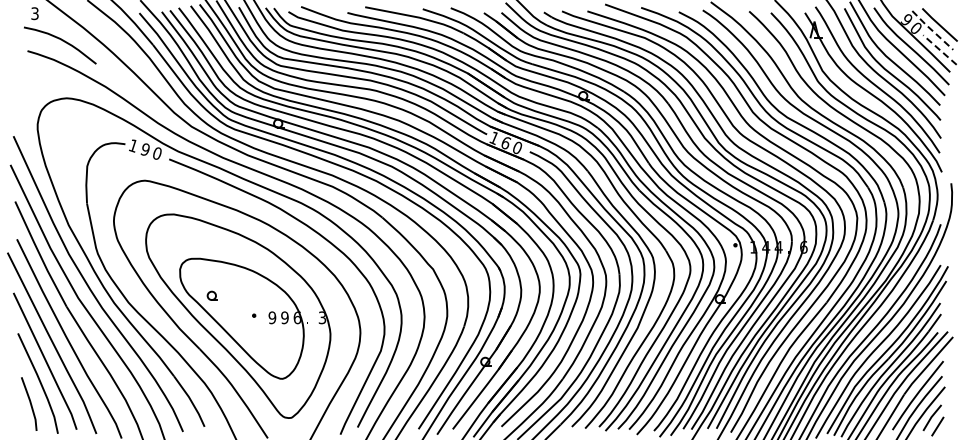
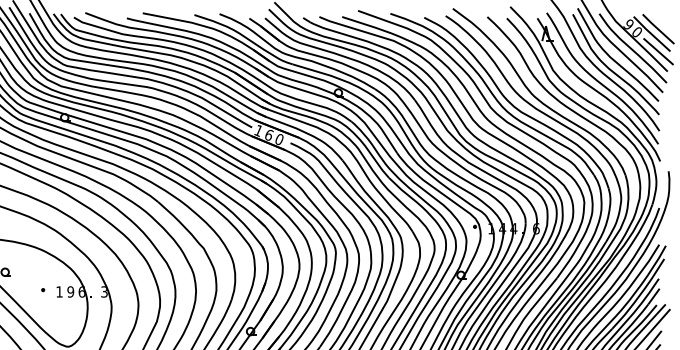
line: (932, 30) -> (651, 34), dashed -> solid
line: (939, 49) -> (658, 51), dashed -> solid
text: (272, 317) -> (59, 291), 9 -> 1

